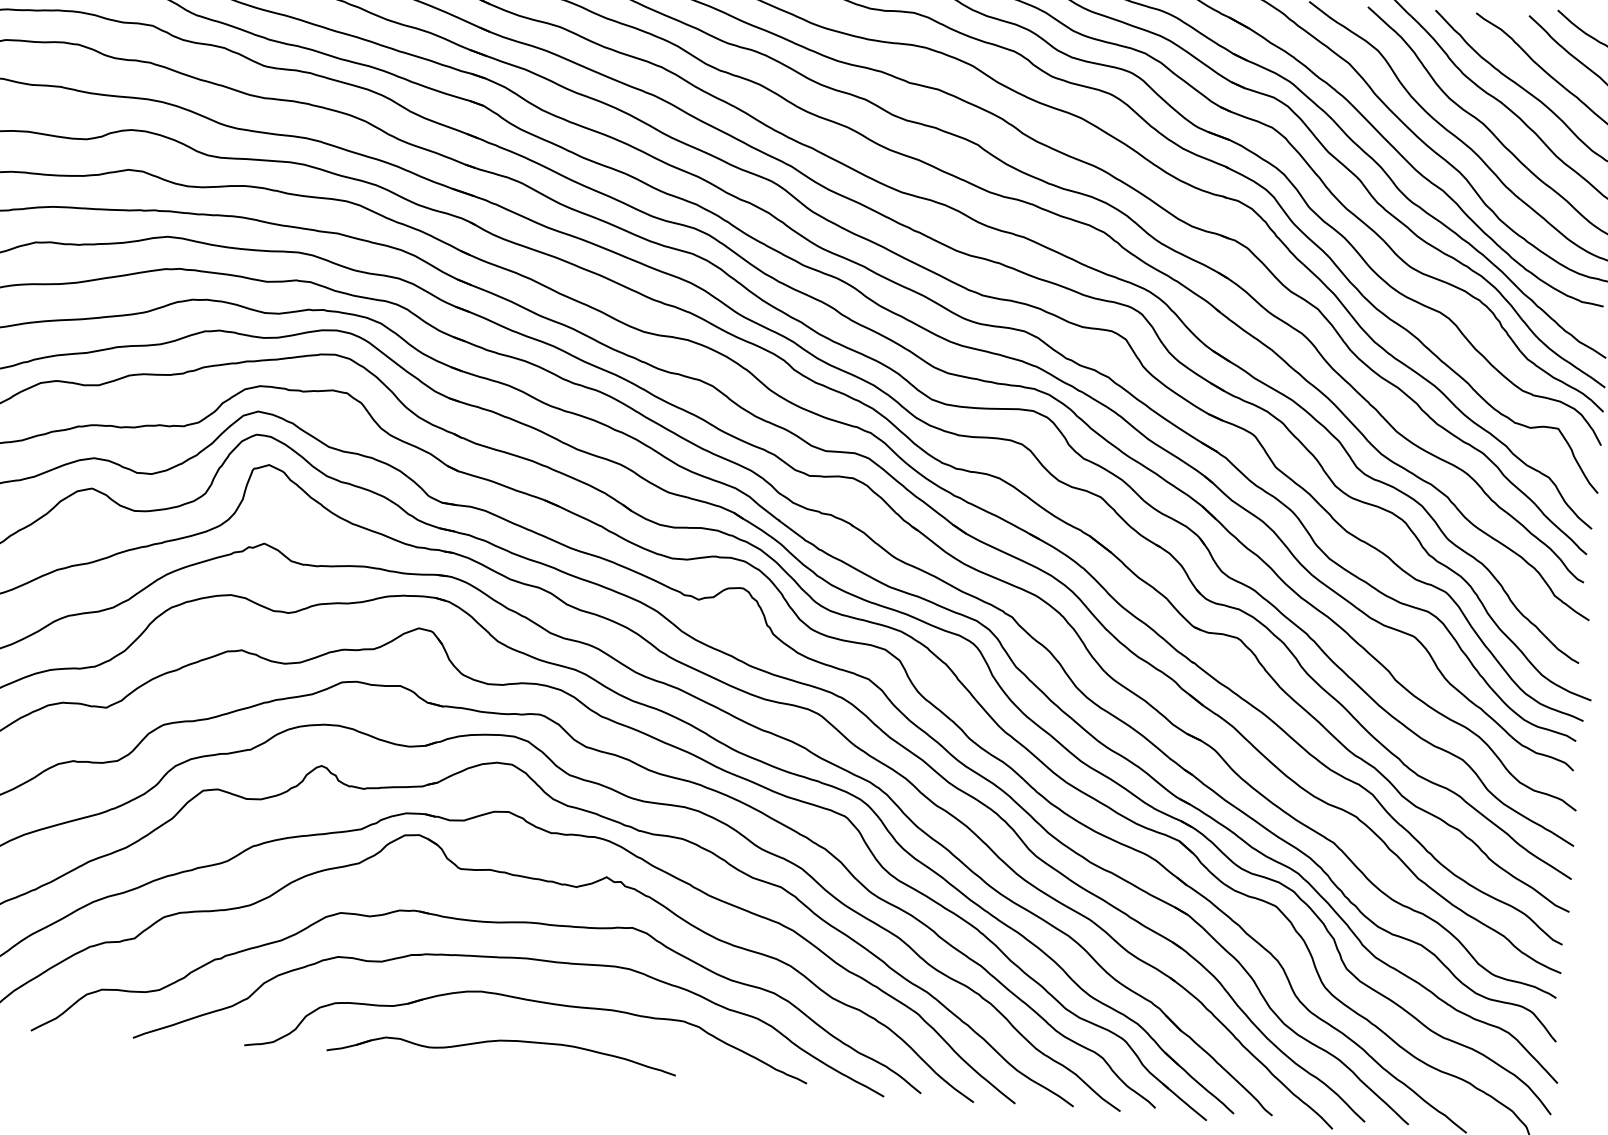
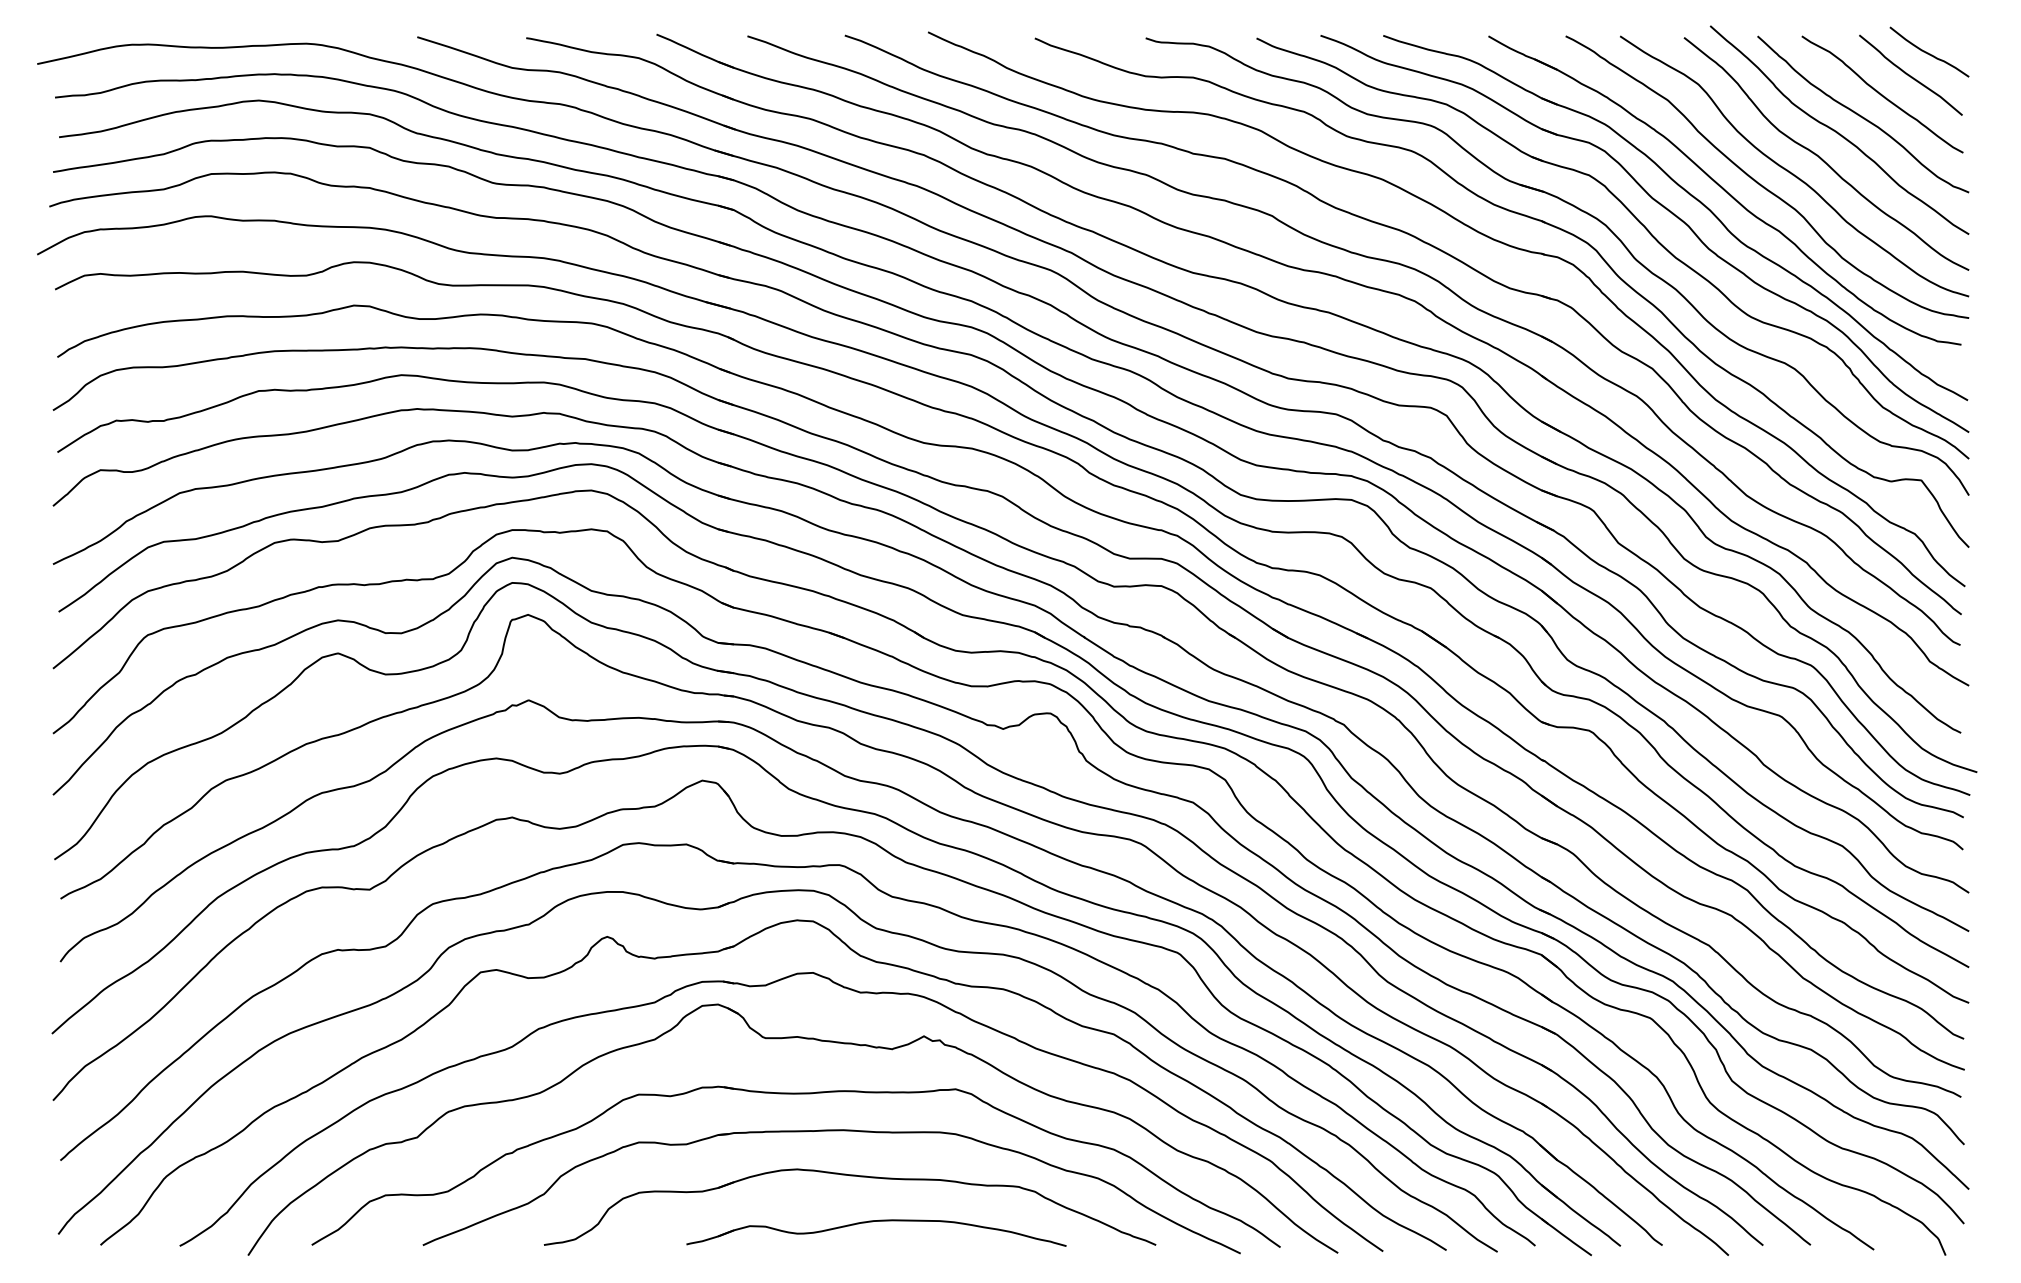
part: (498, 1041) -> (872, 1222), moved

